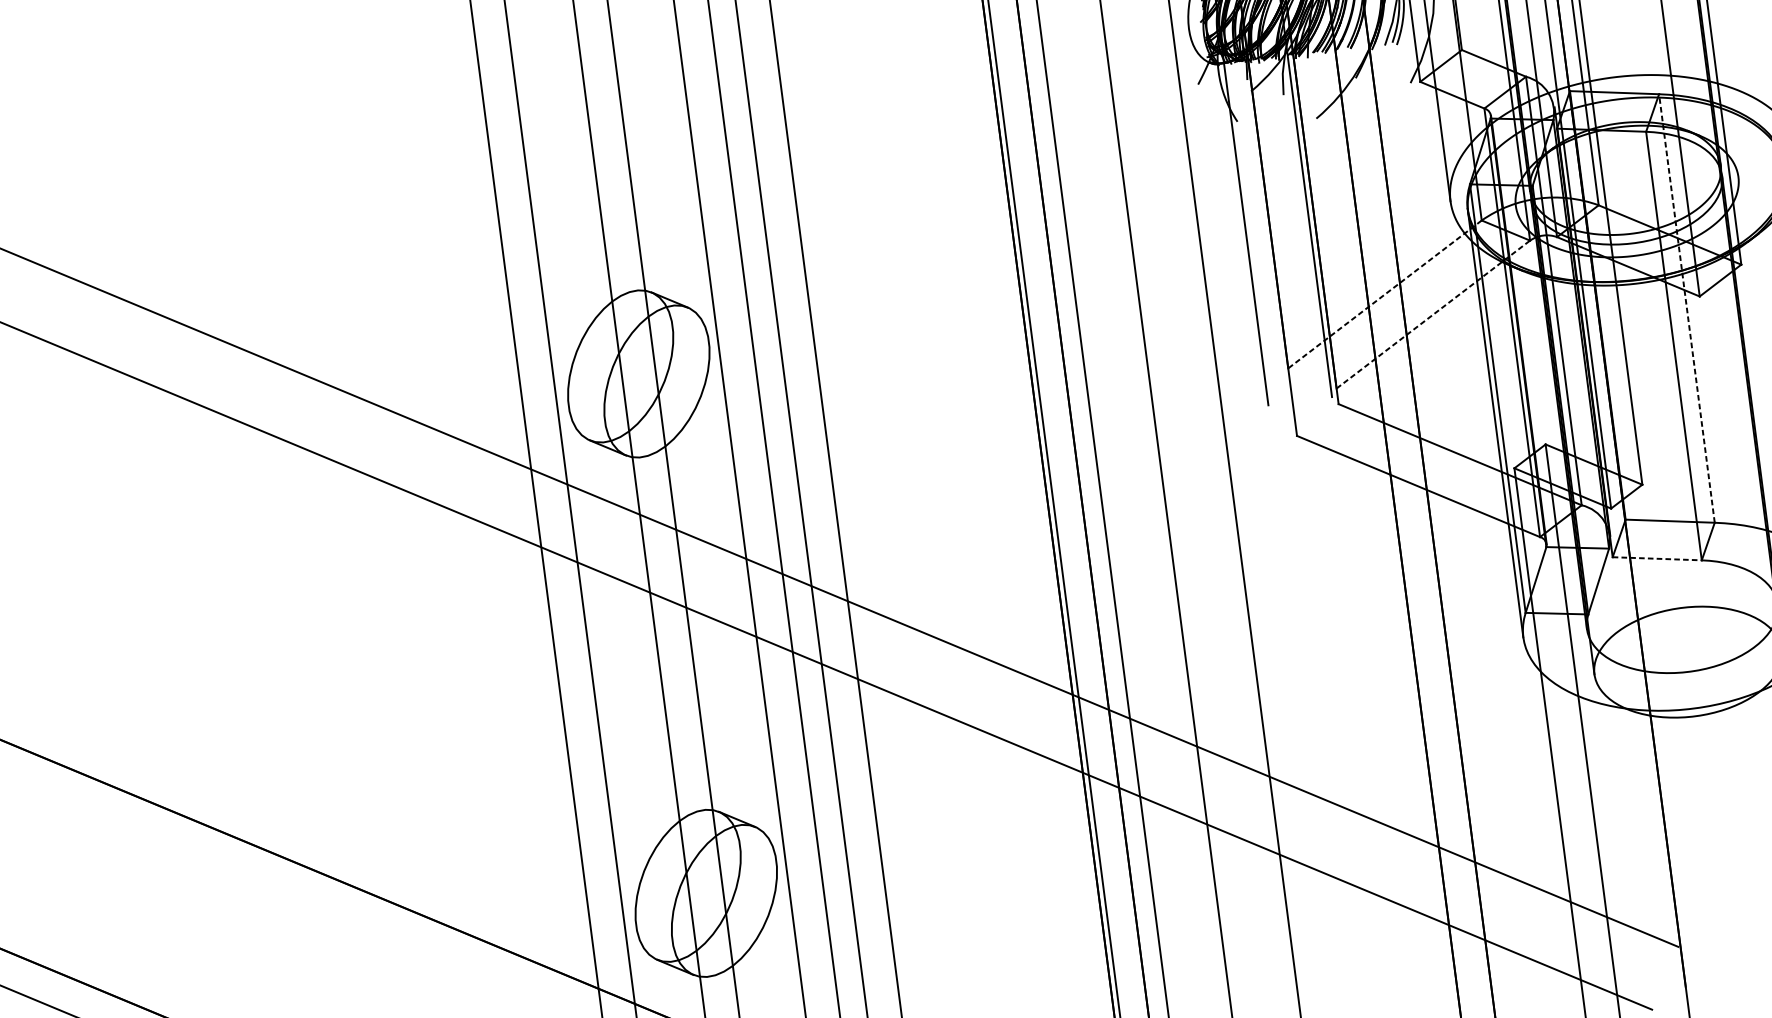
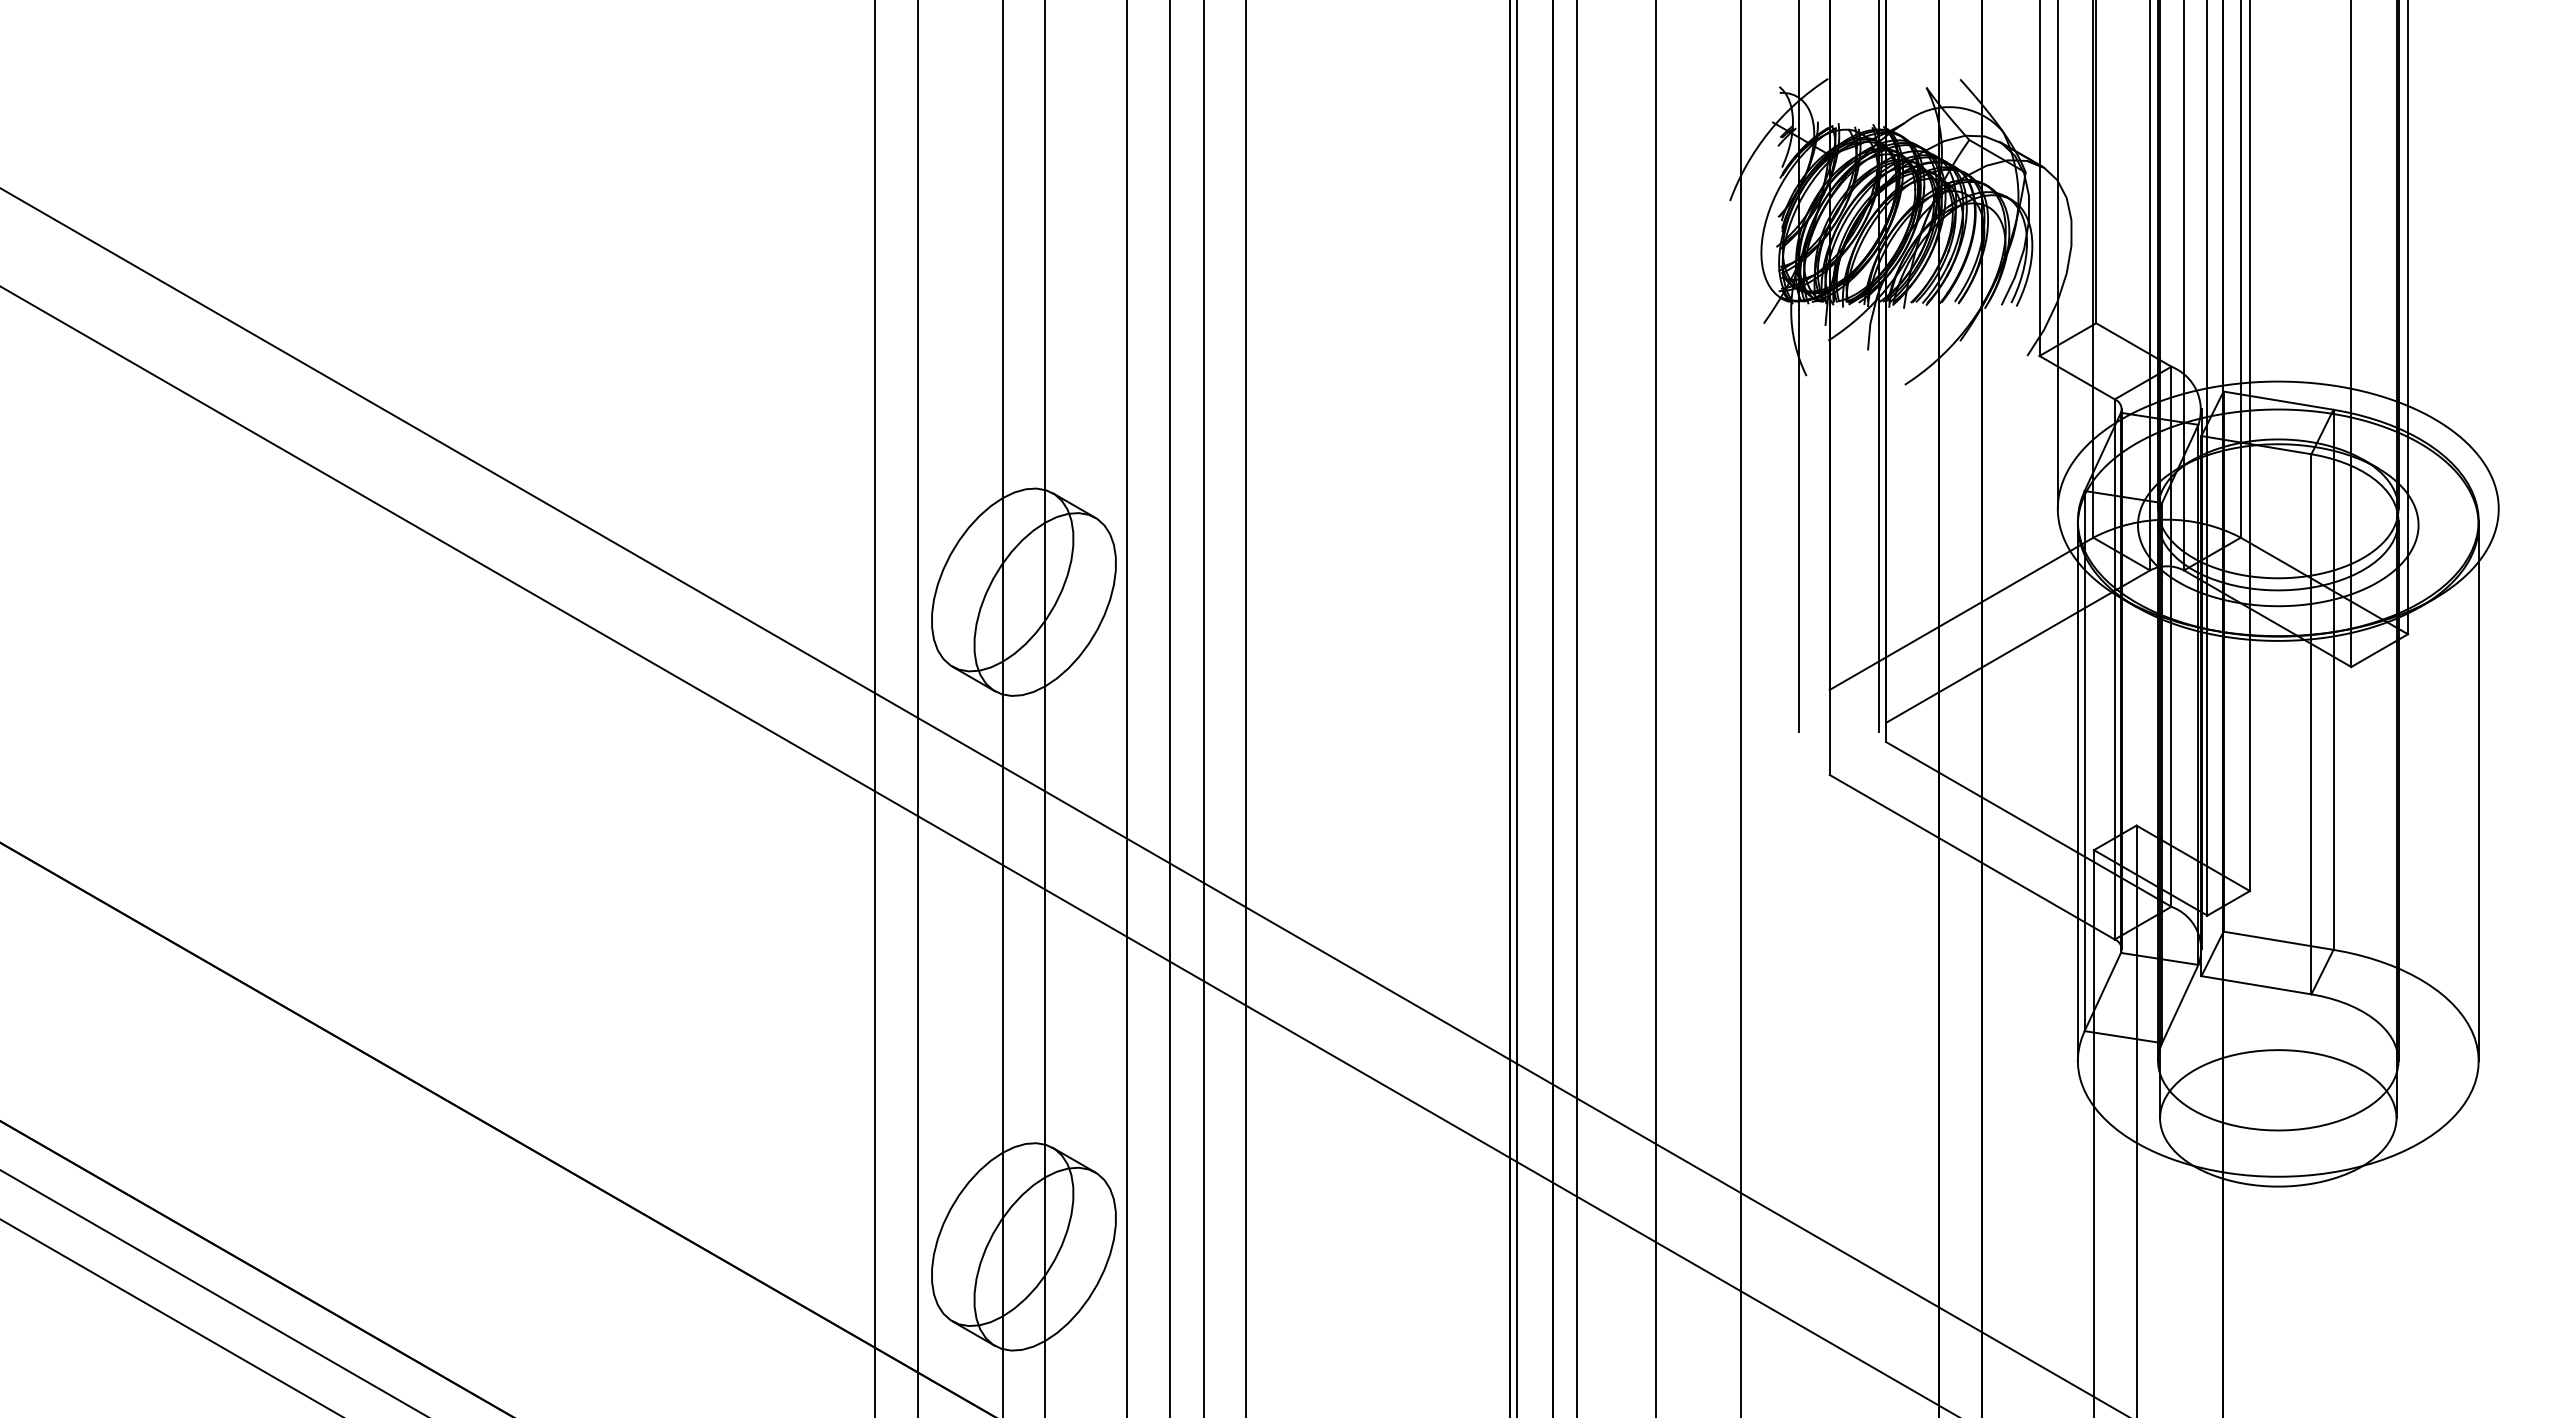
line: (1385, 295) -> (1961, 614), dashed -> solid
line: (1686, 308) -> (2333, 679), dashed -> solid
line: (1433, 314) -> (2018, 646), dashed -> solid
line: (1657, 558) -> (2256, 985), dashed -> solid

